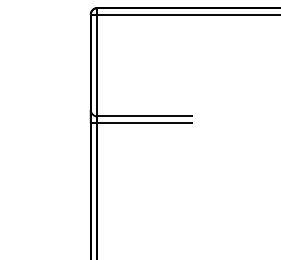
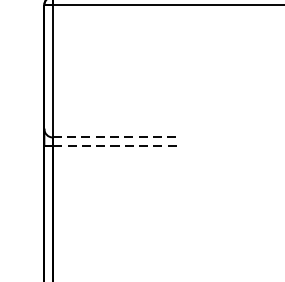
line: (144, 116) -> (114, 137), solid -> dashed
line: (144, 122) -> (114, 145), solid -> dashed

